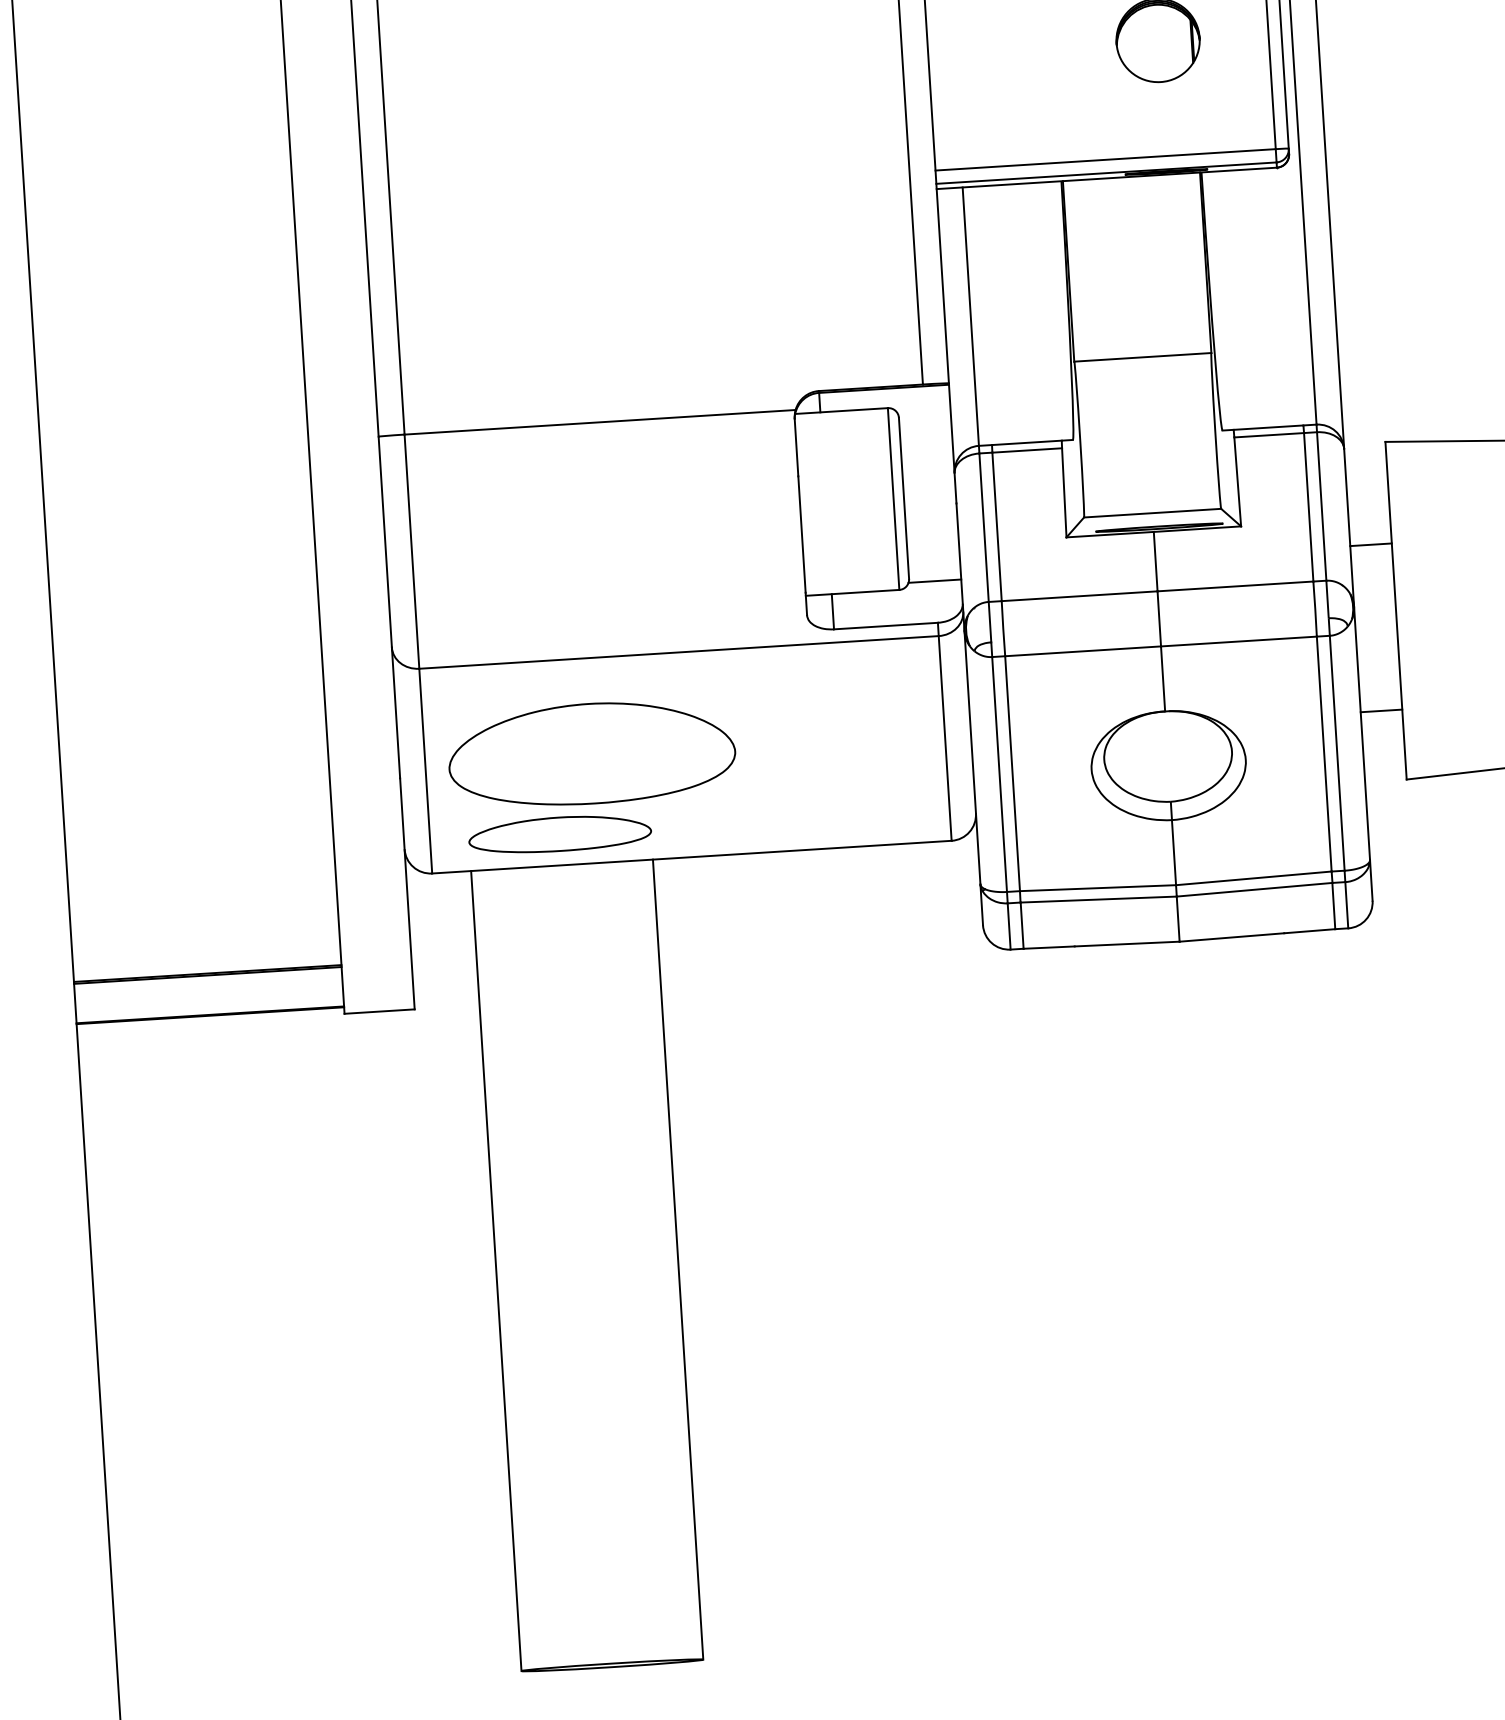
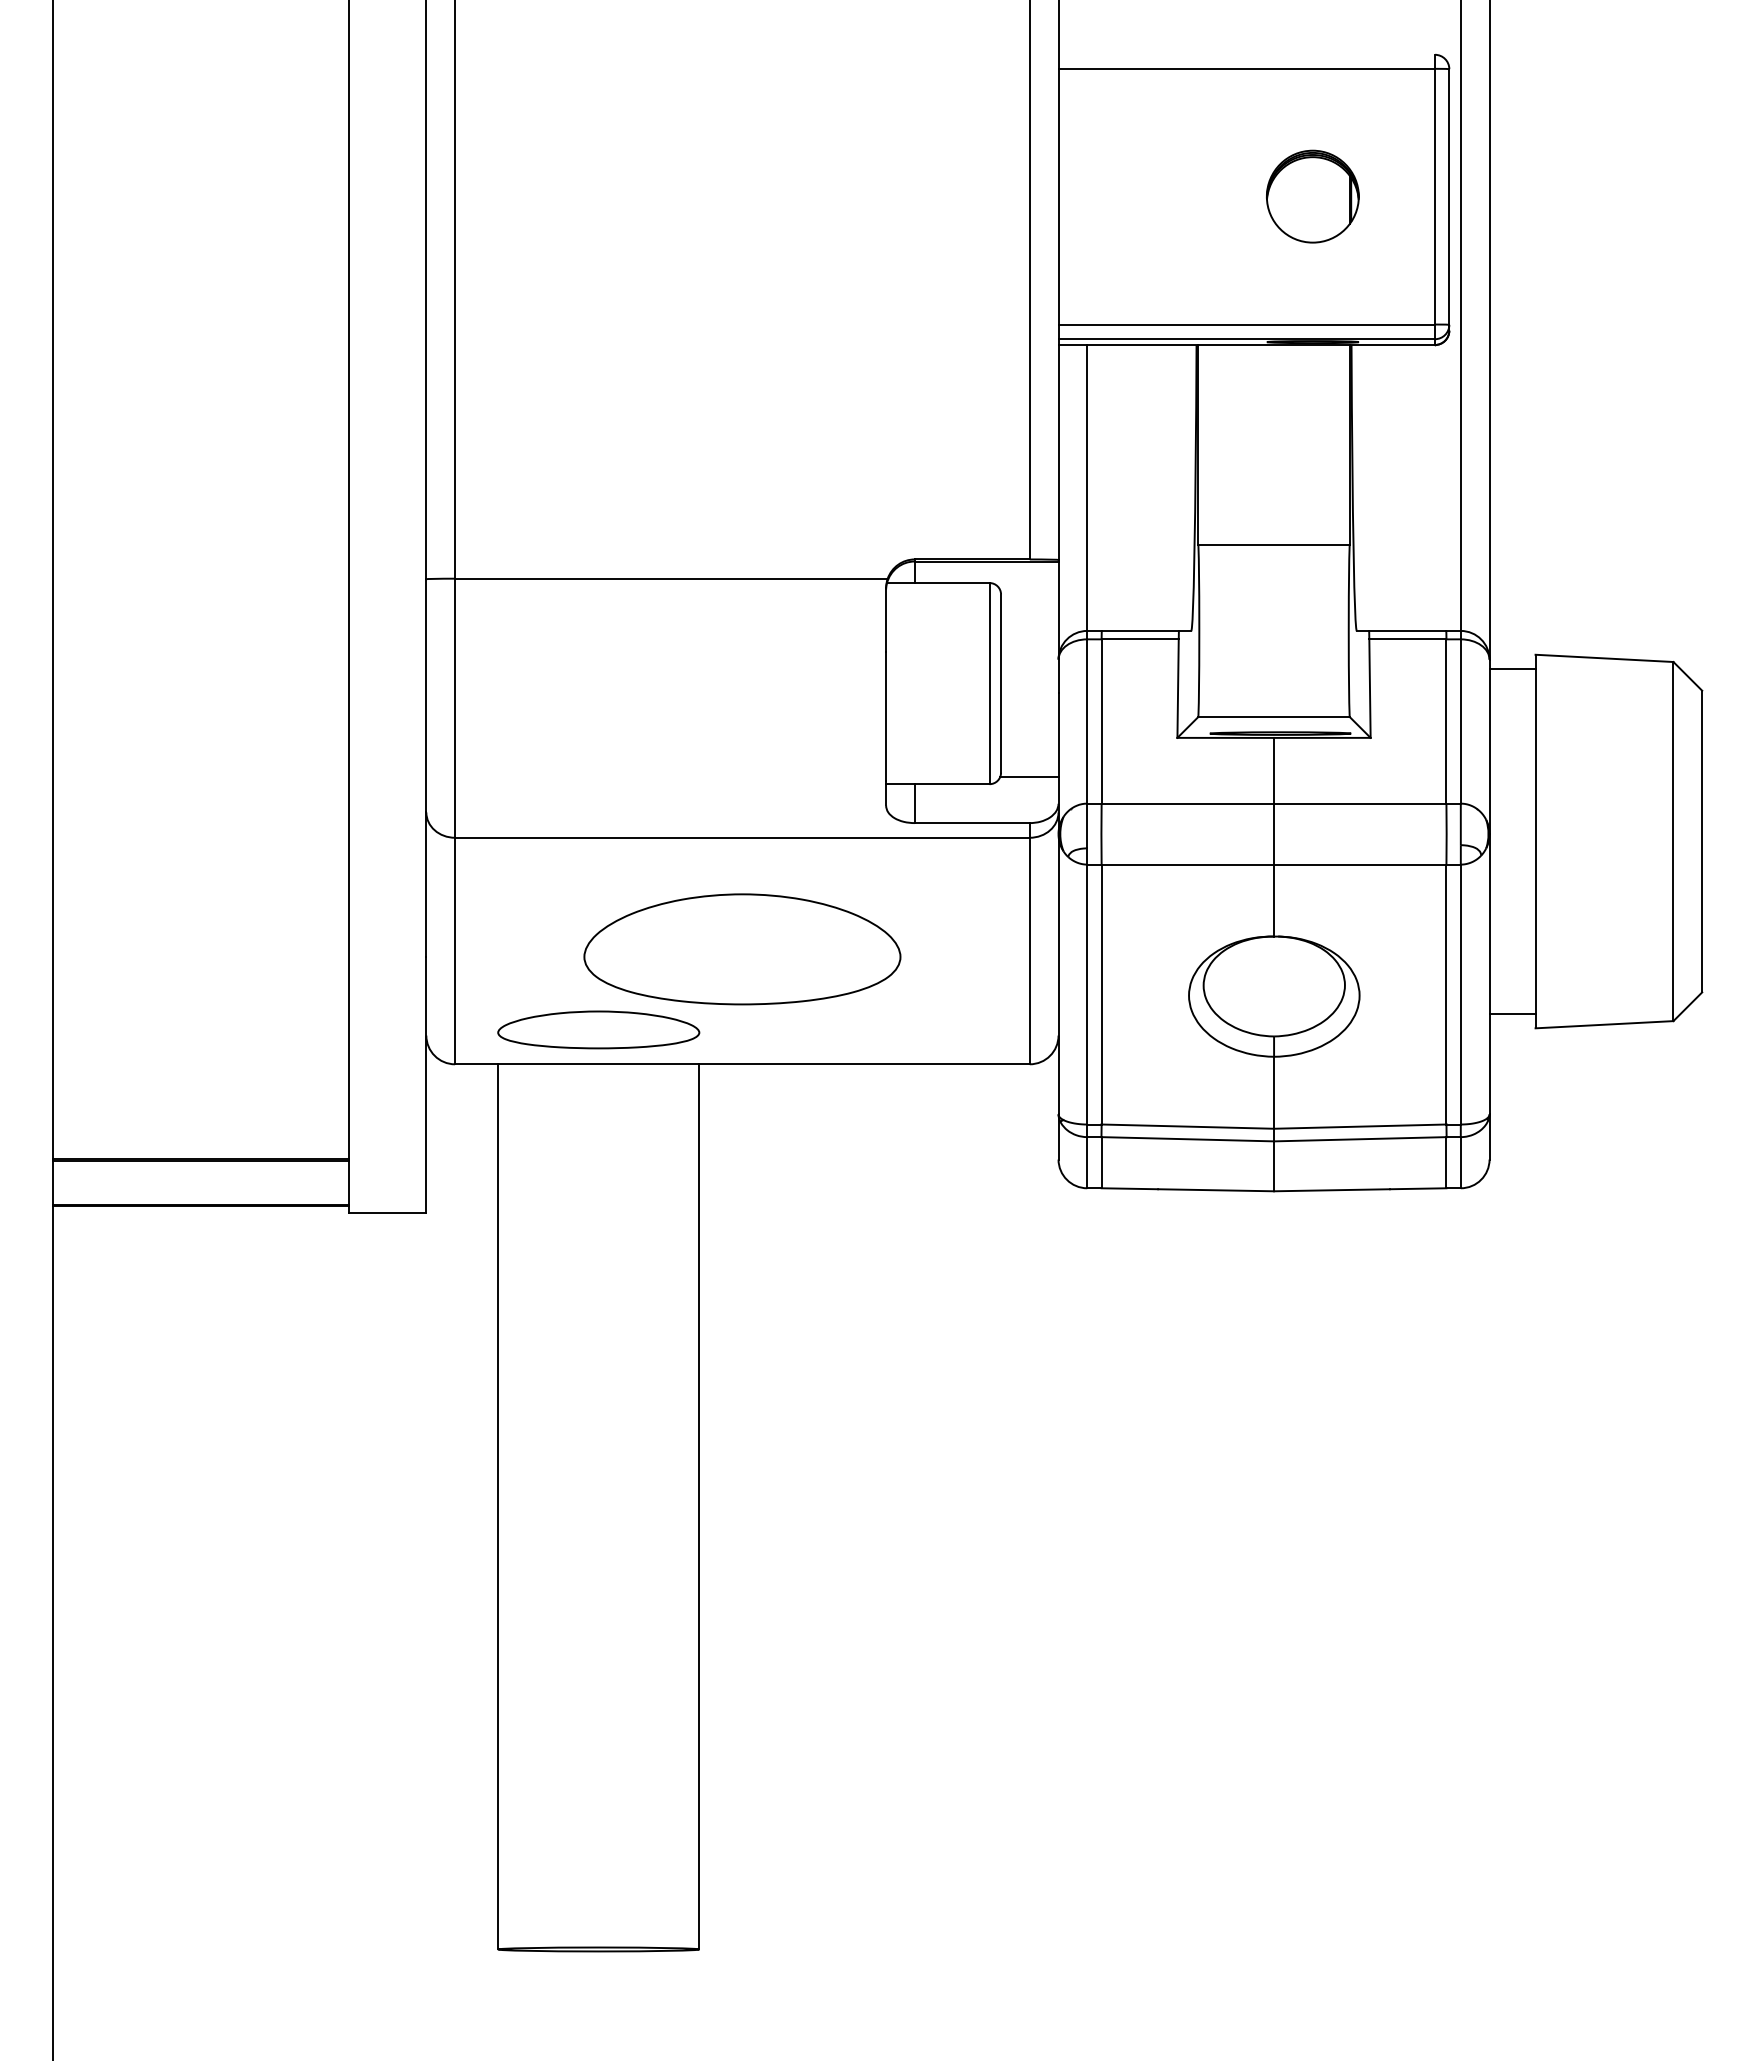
line: (1371, 545) -> (1512, 669), moved
line: (1381, 710) -> (1512, 1013), moved
part: (591, 753) -> (742, 949), moved

